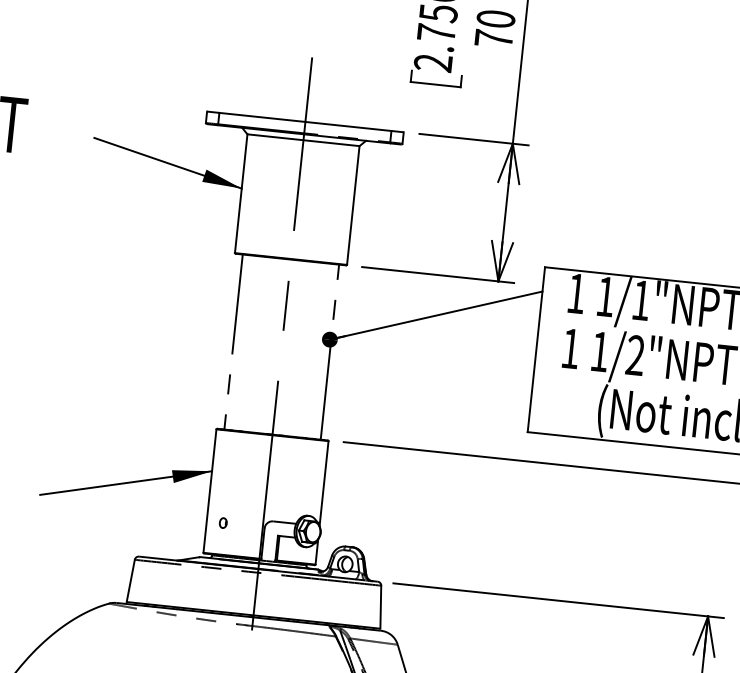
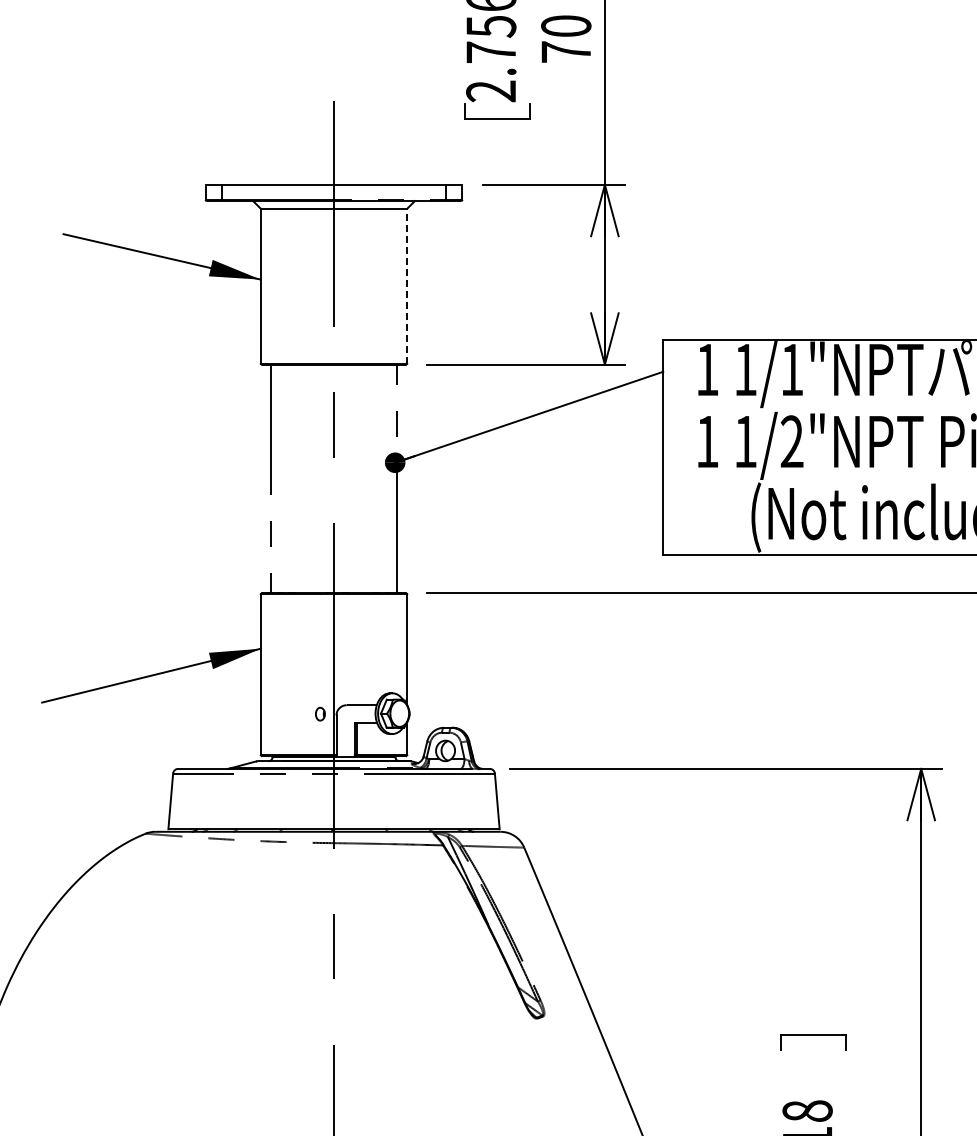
line: (353, 205) -> (407, 286), solid -> dashed
part: (223, 522) -> (320, 713), moved

